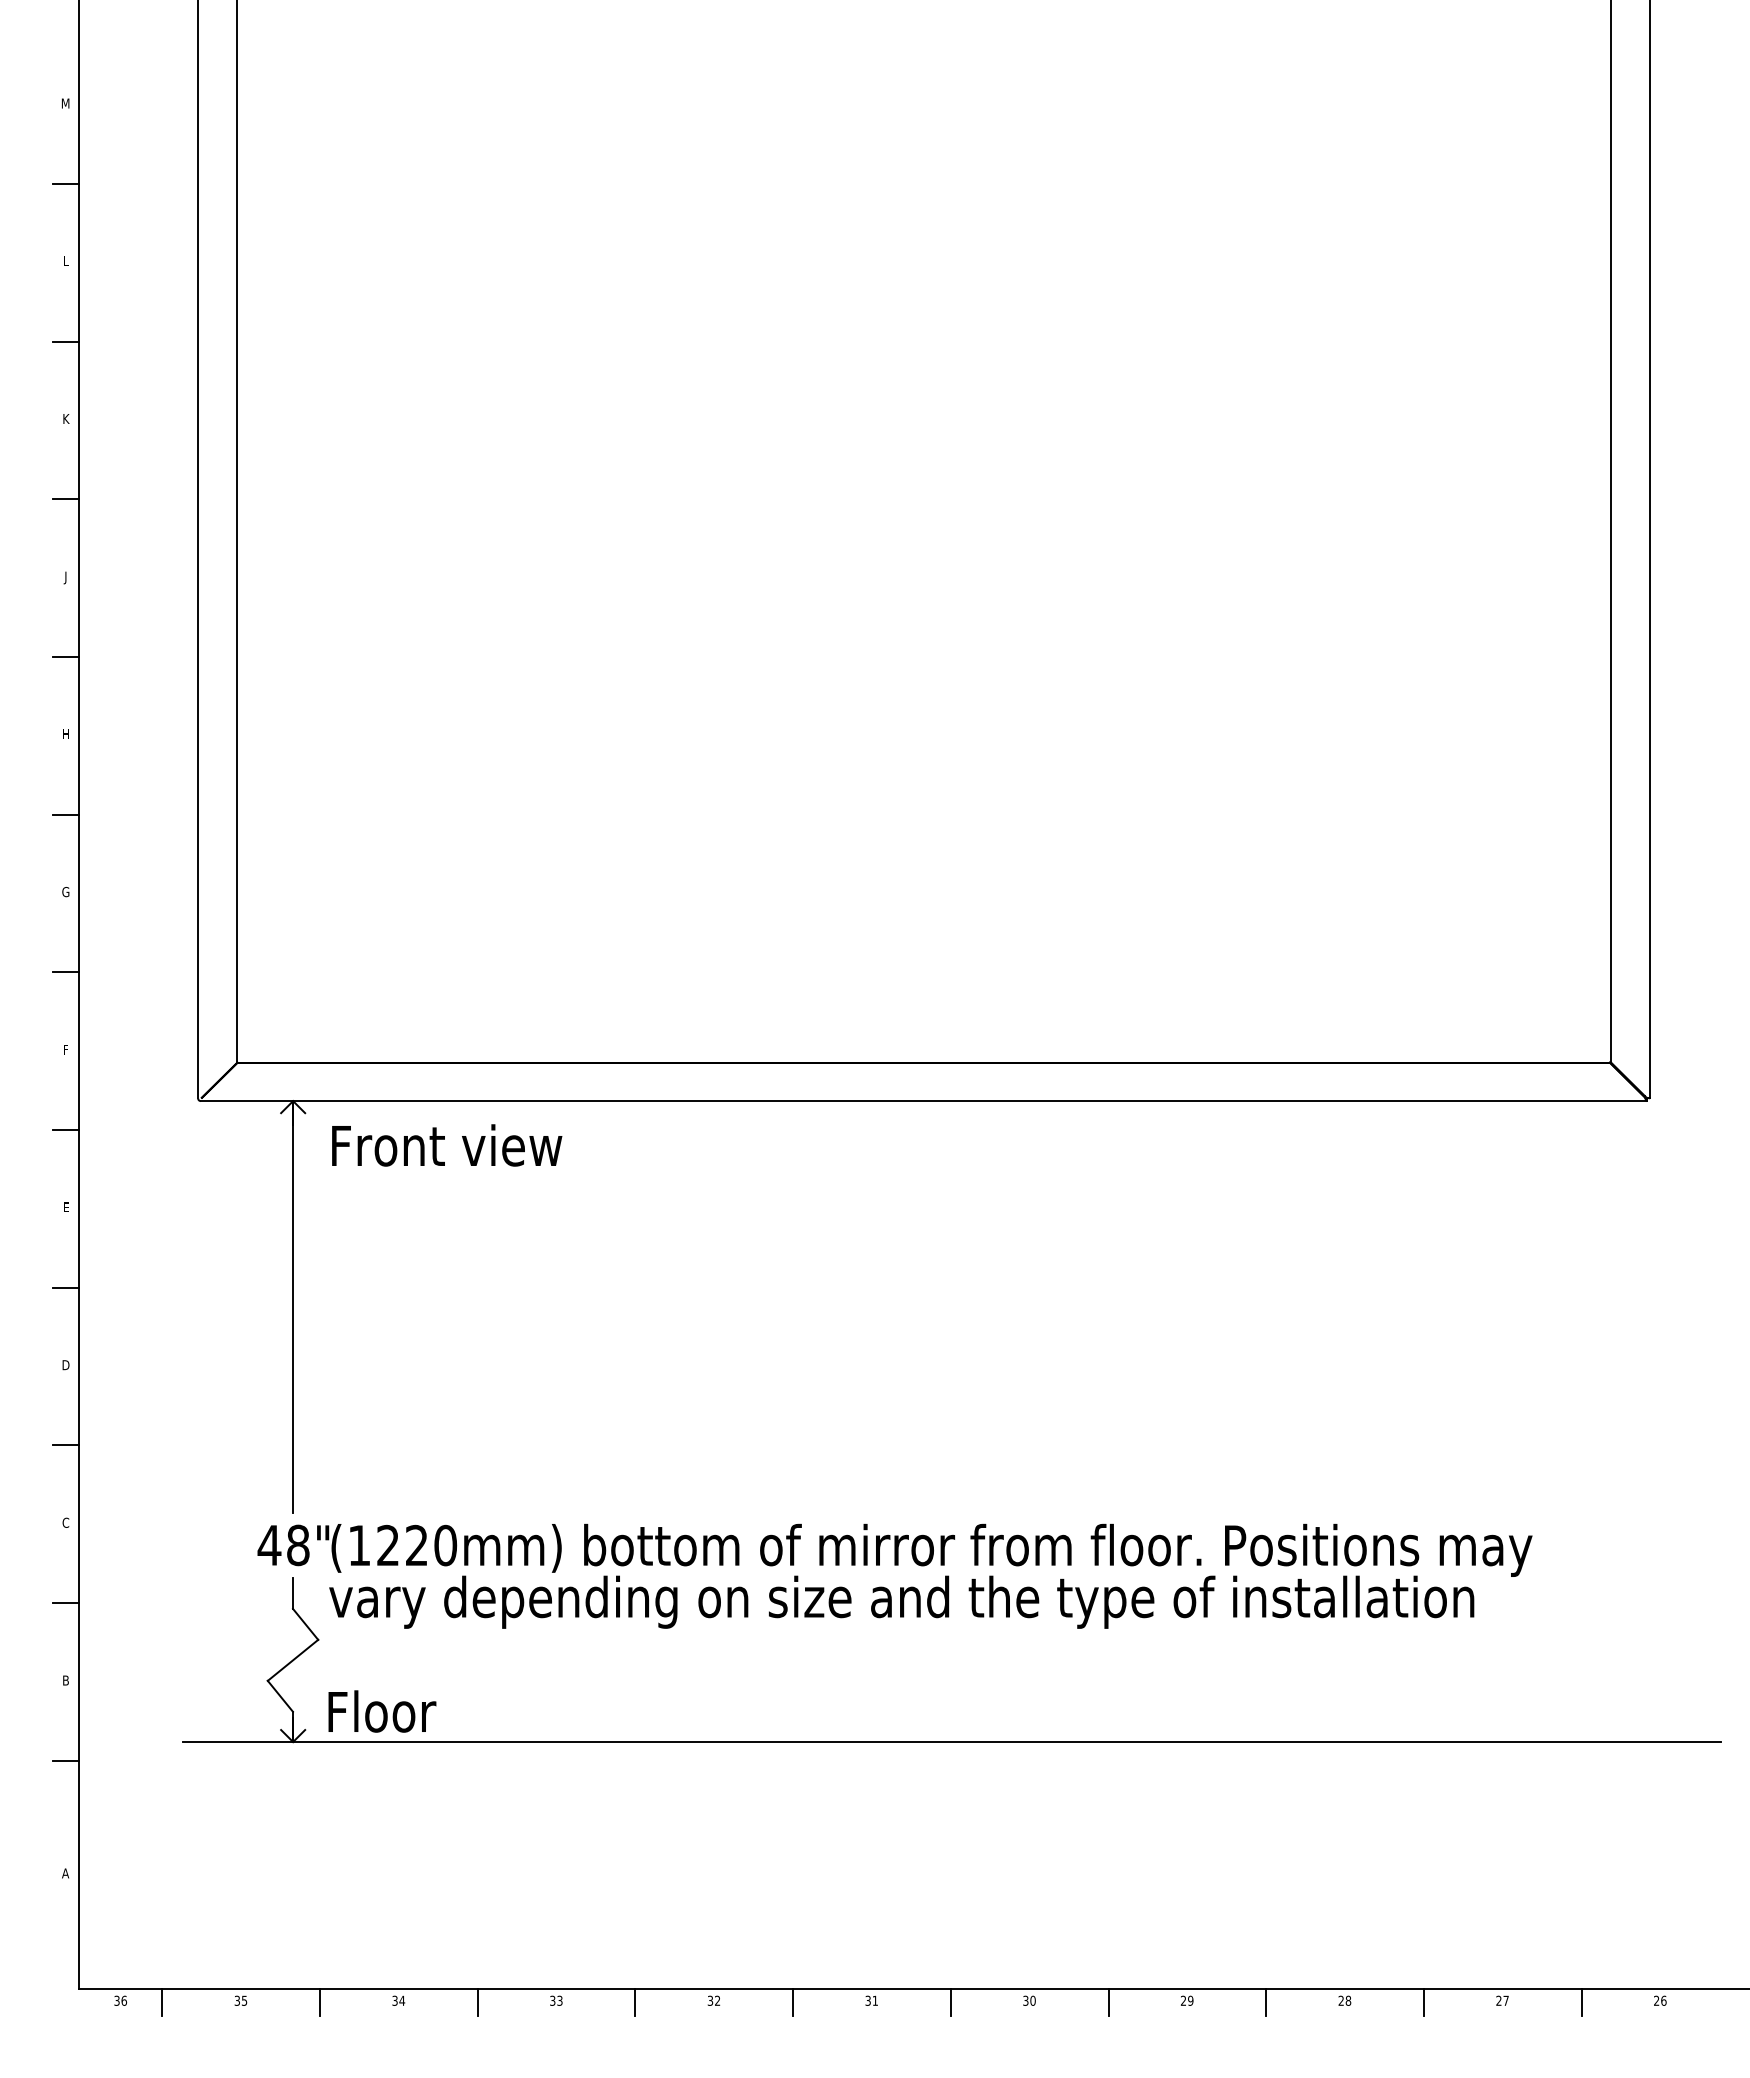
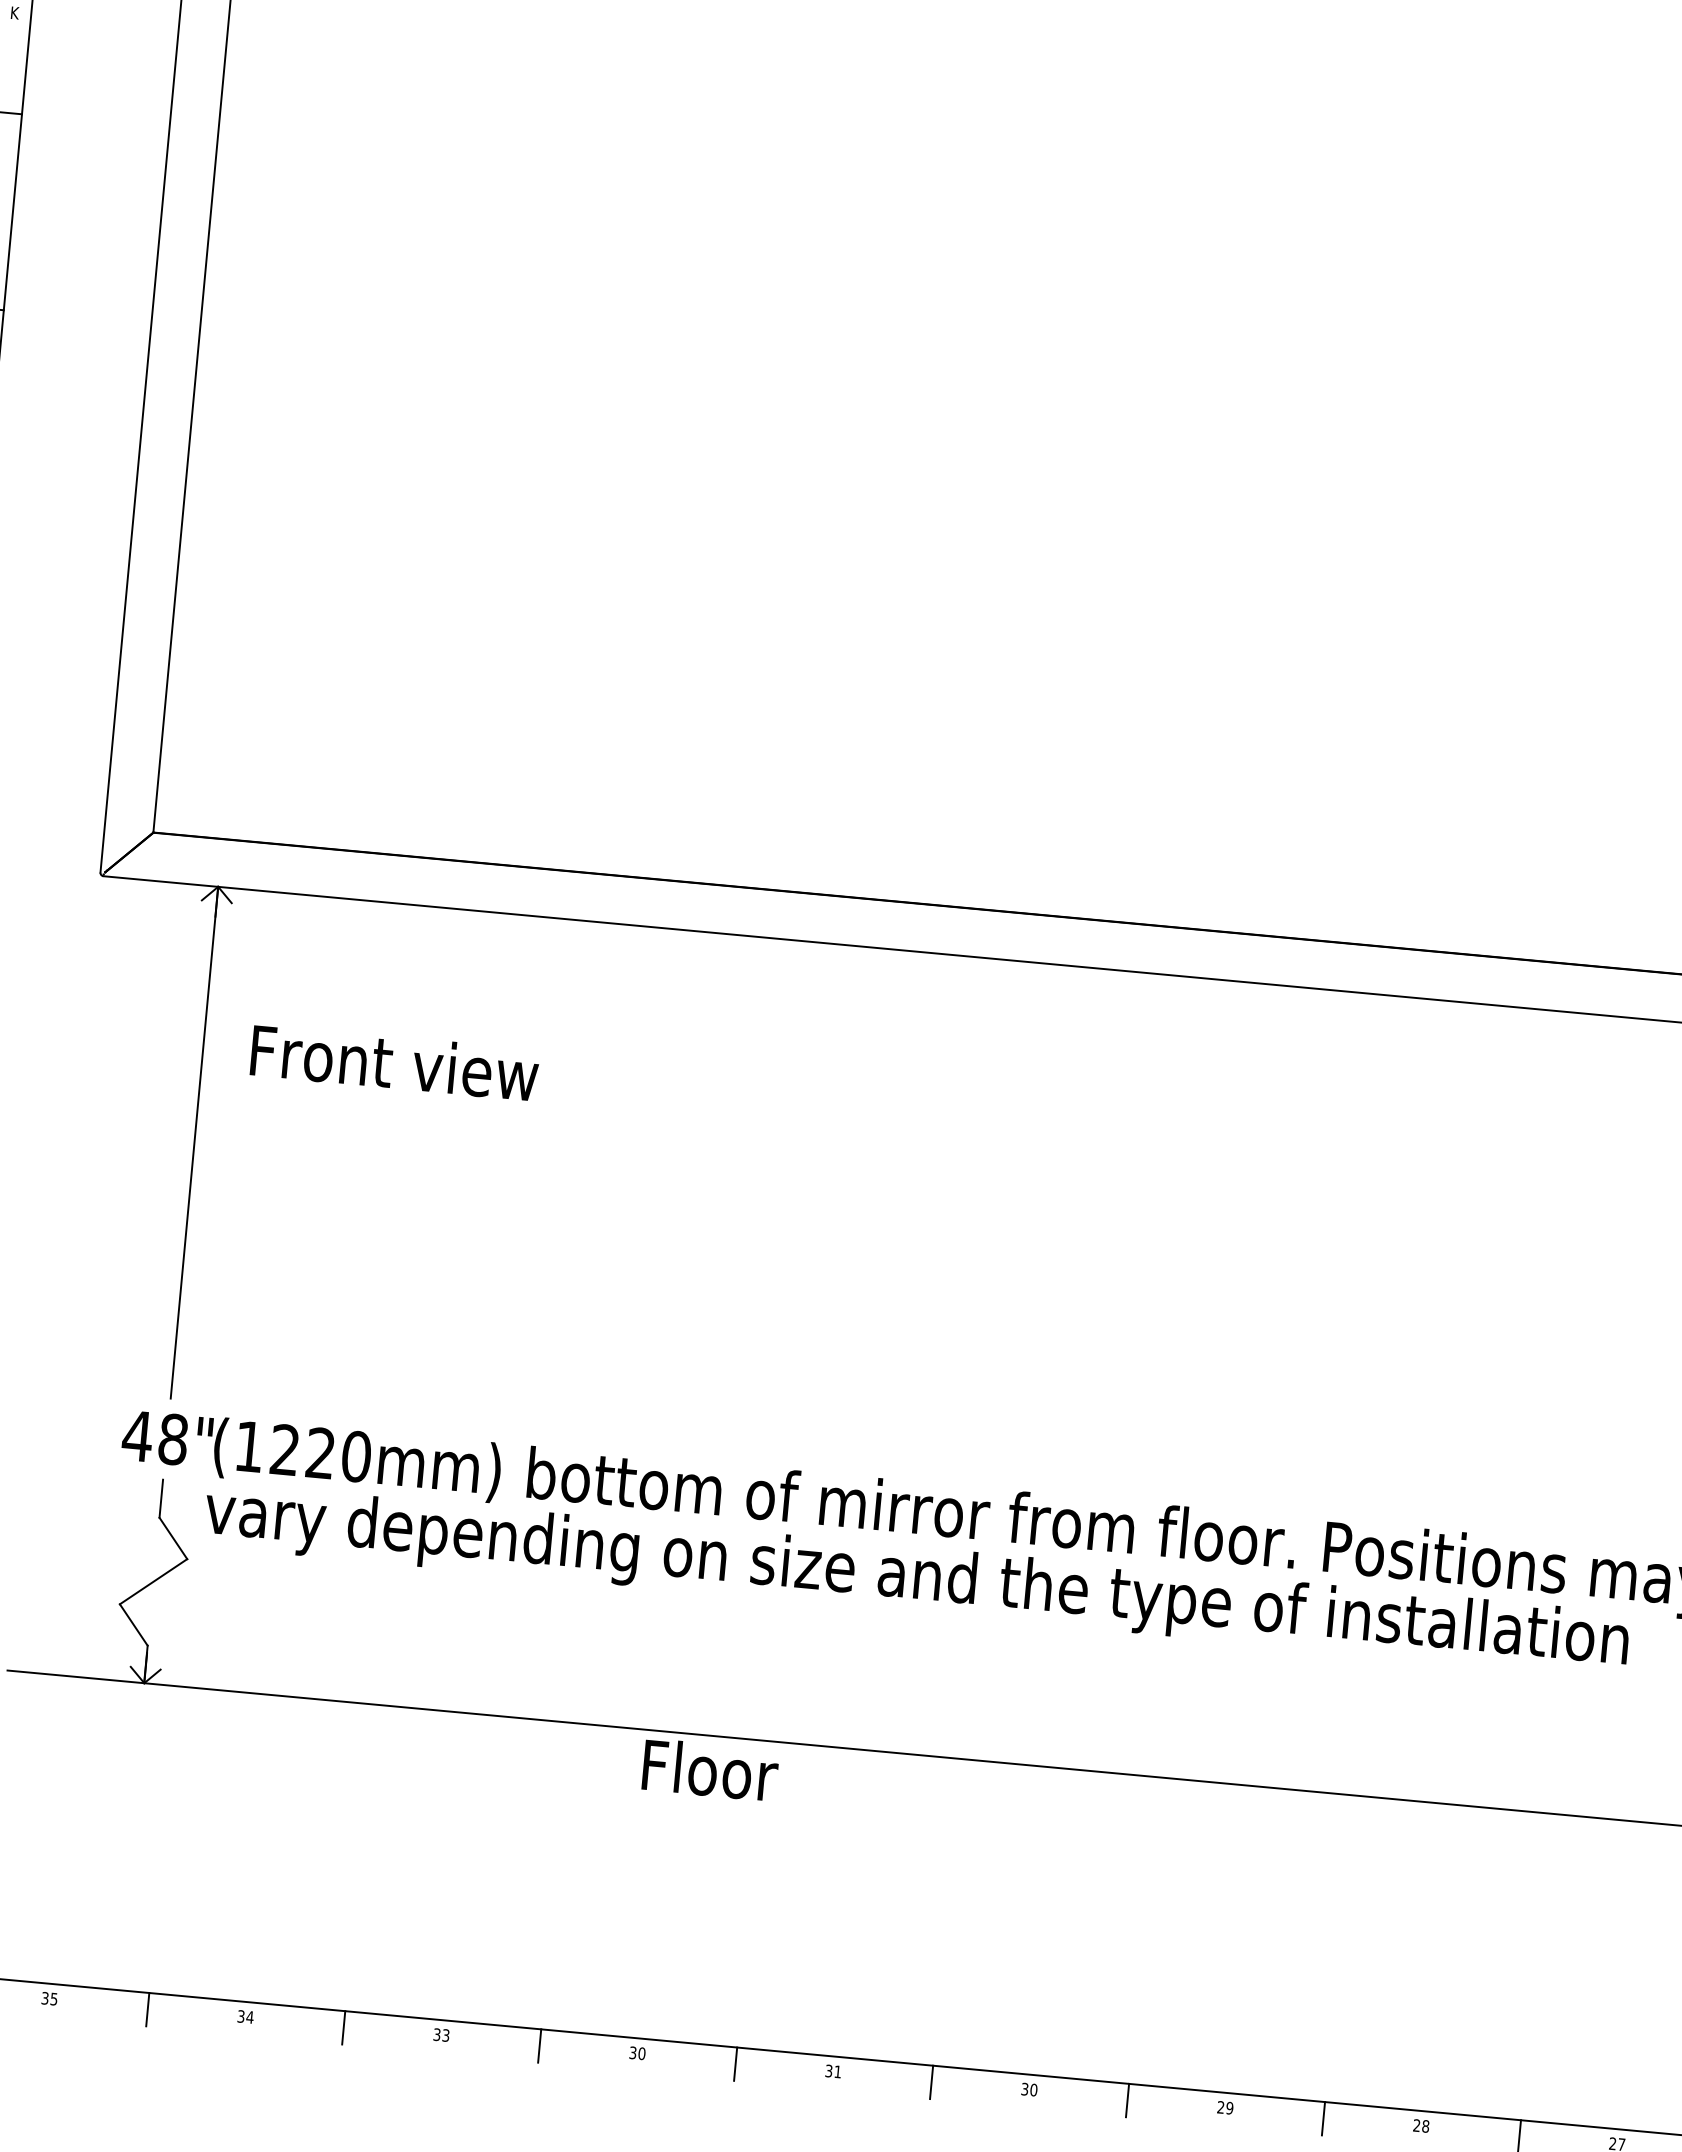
text: (447, 1145) -> (395, 1062), moved
text: (382, 1711) -> (710, 1770), moved
text: (717, 2000) -> (641, 2053), 32 -> 30

